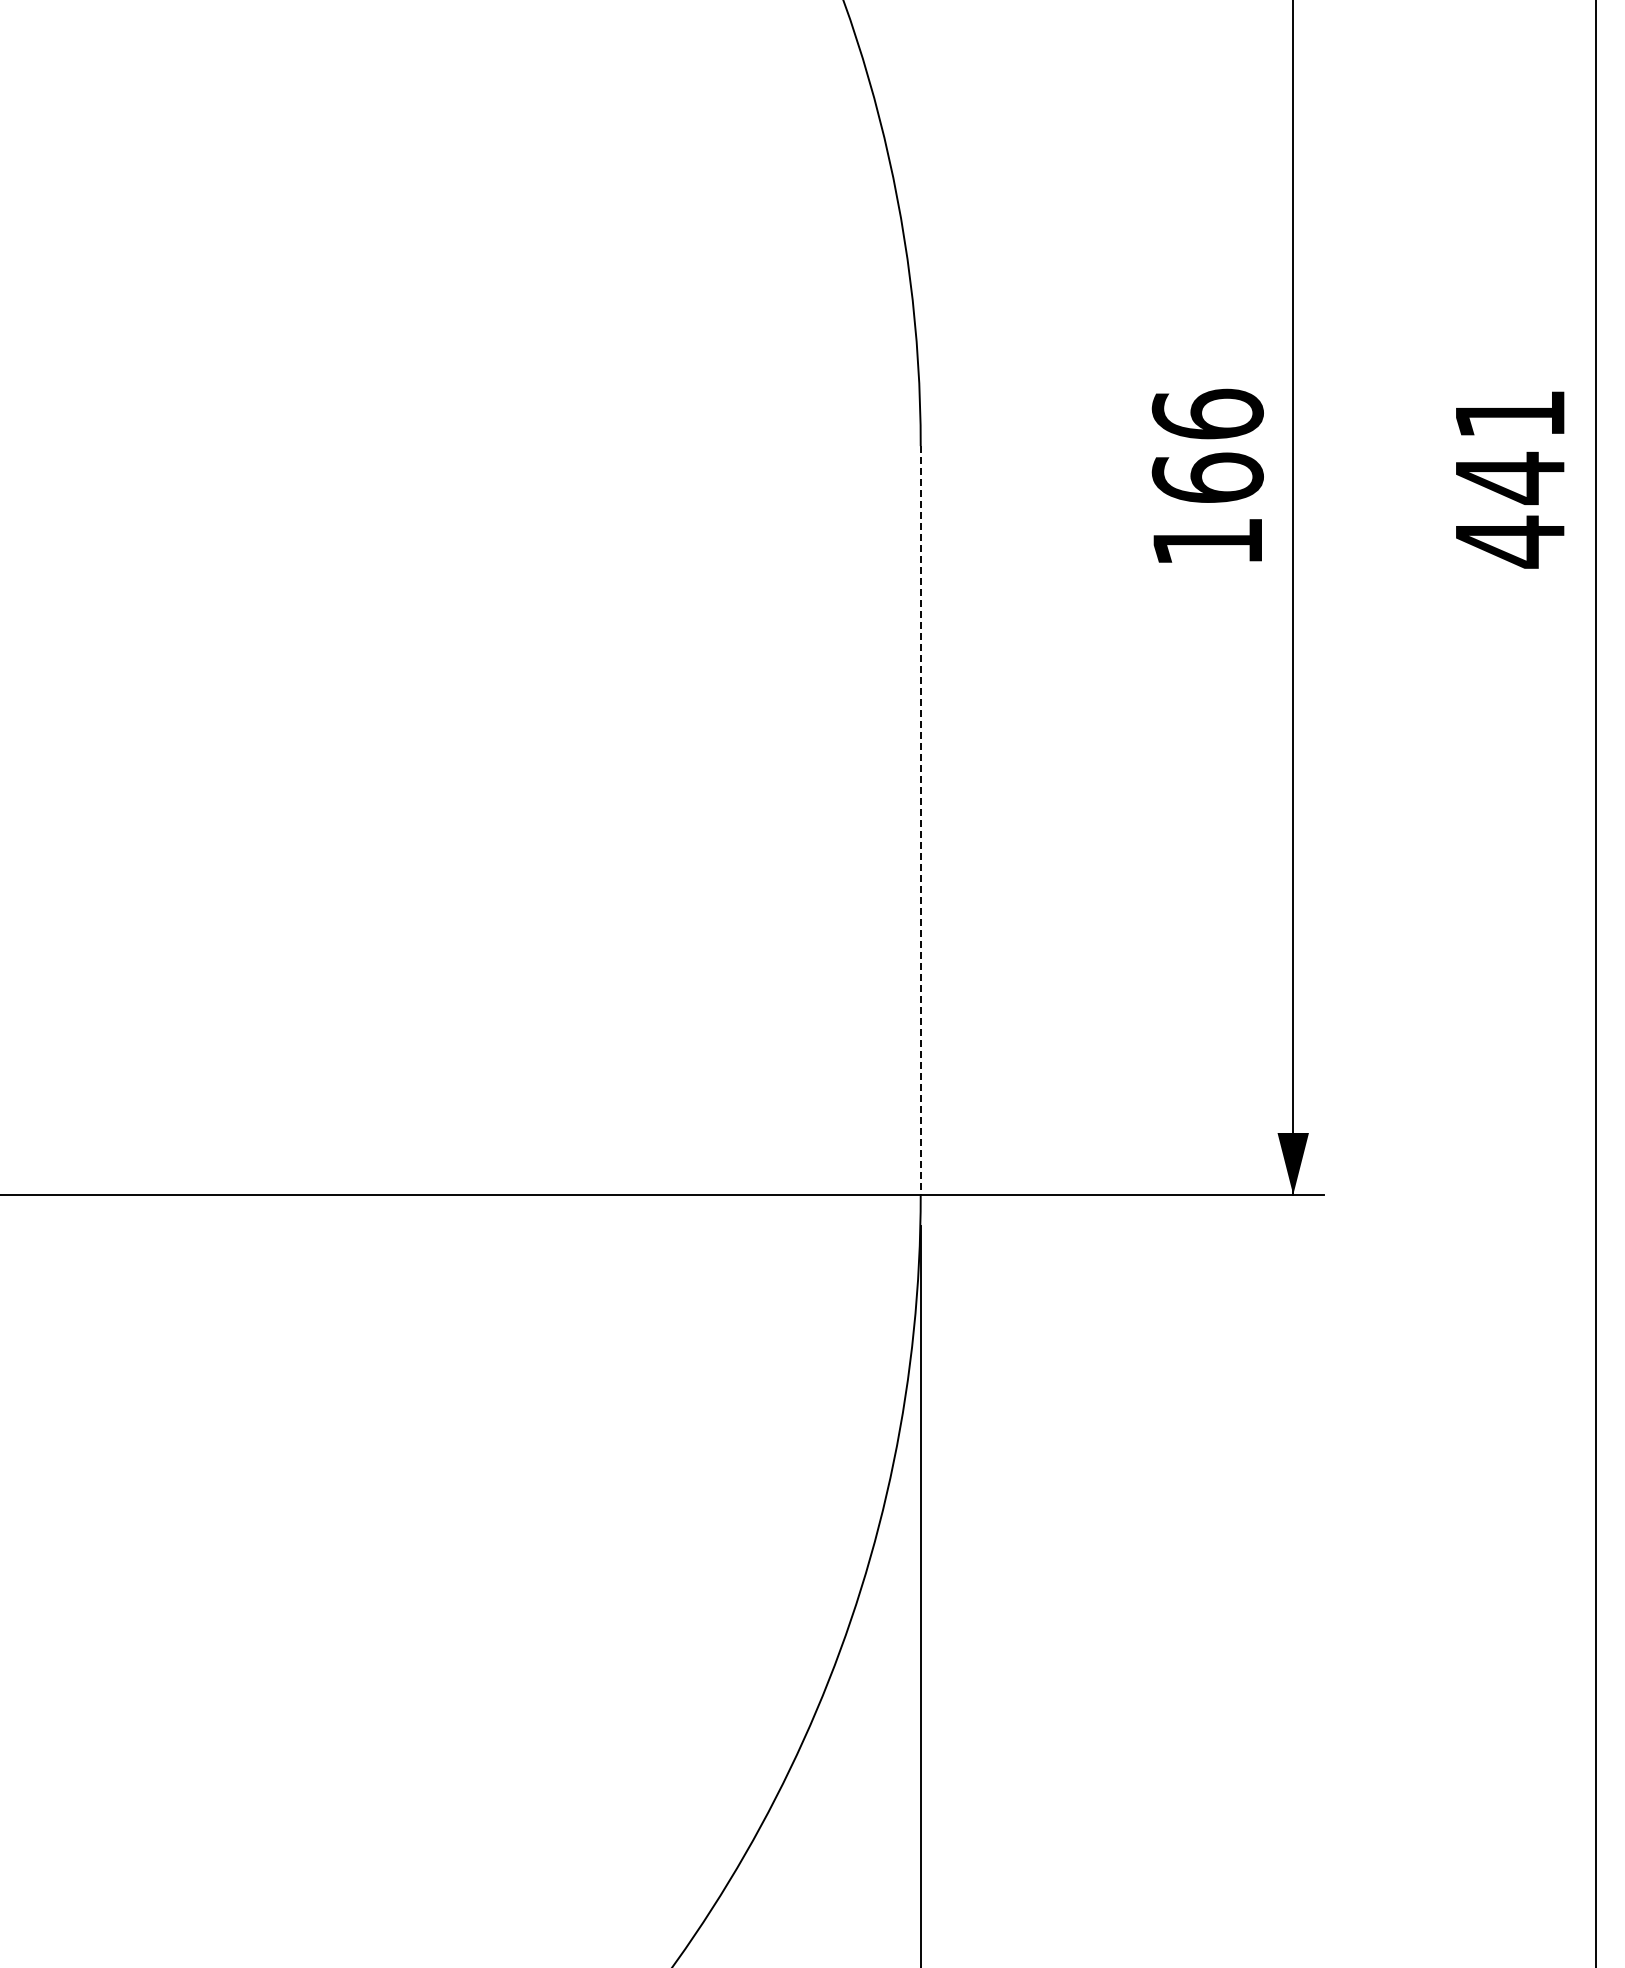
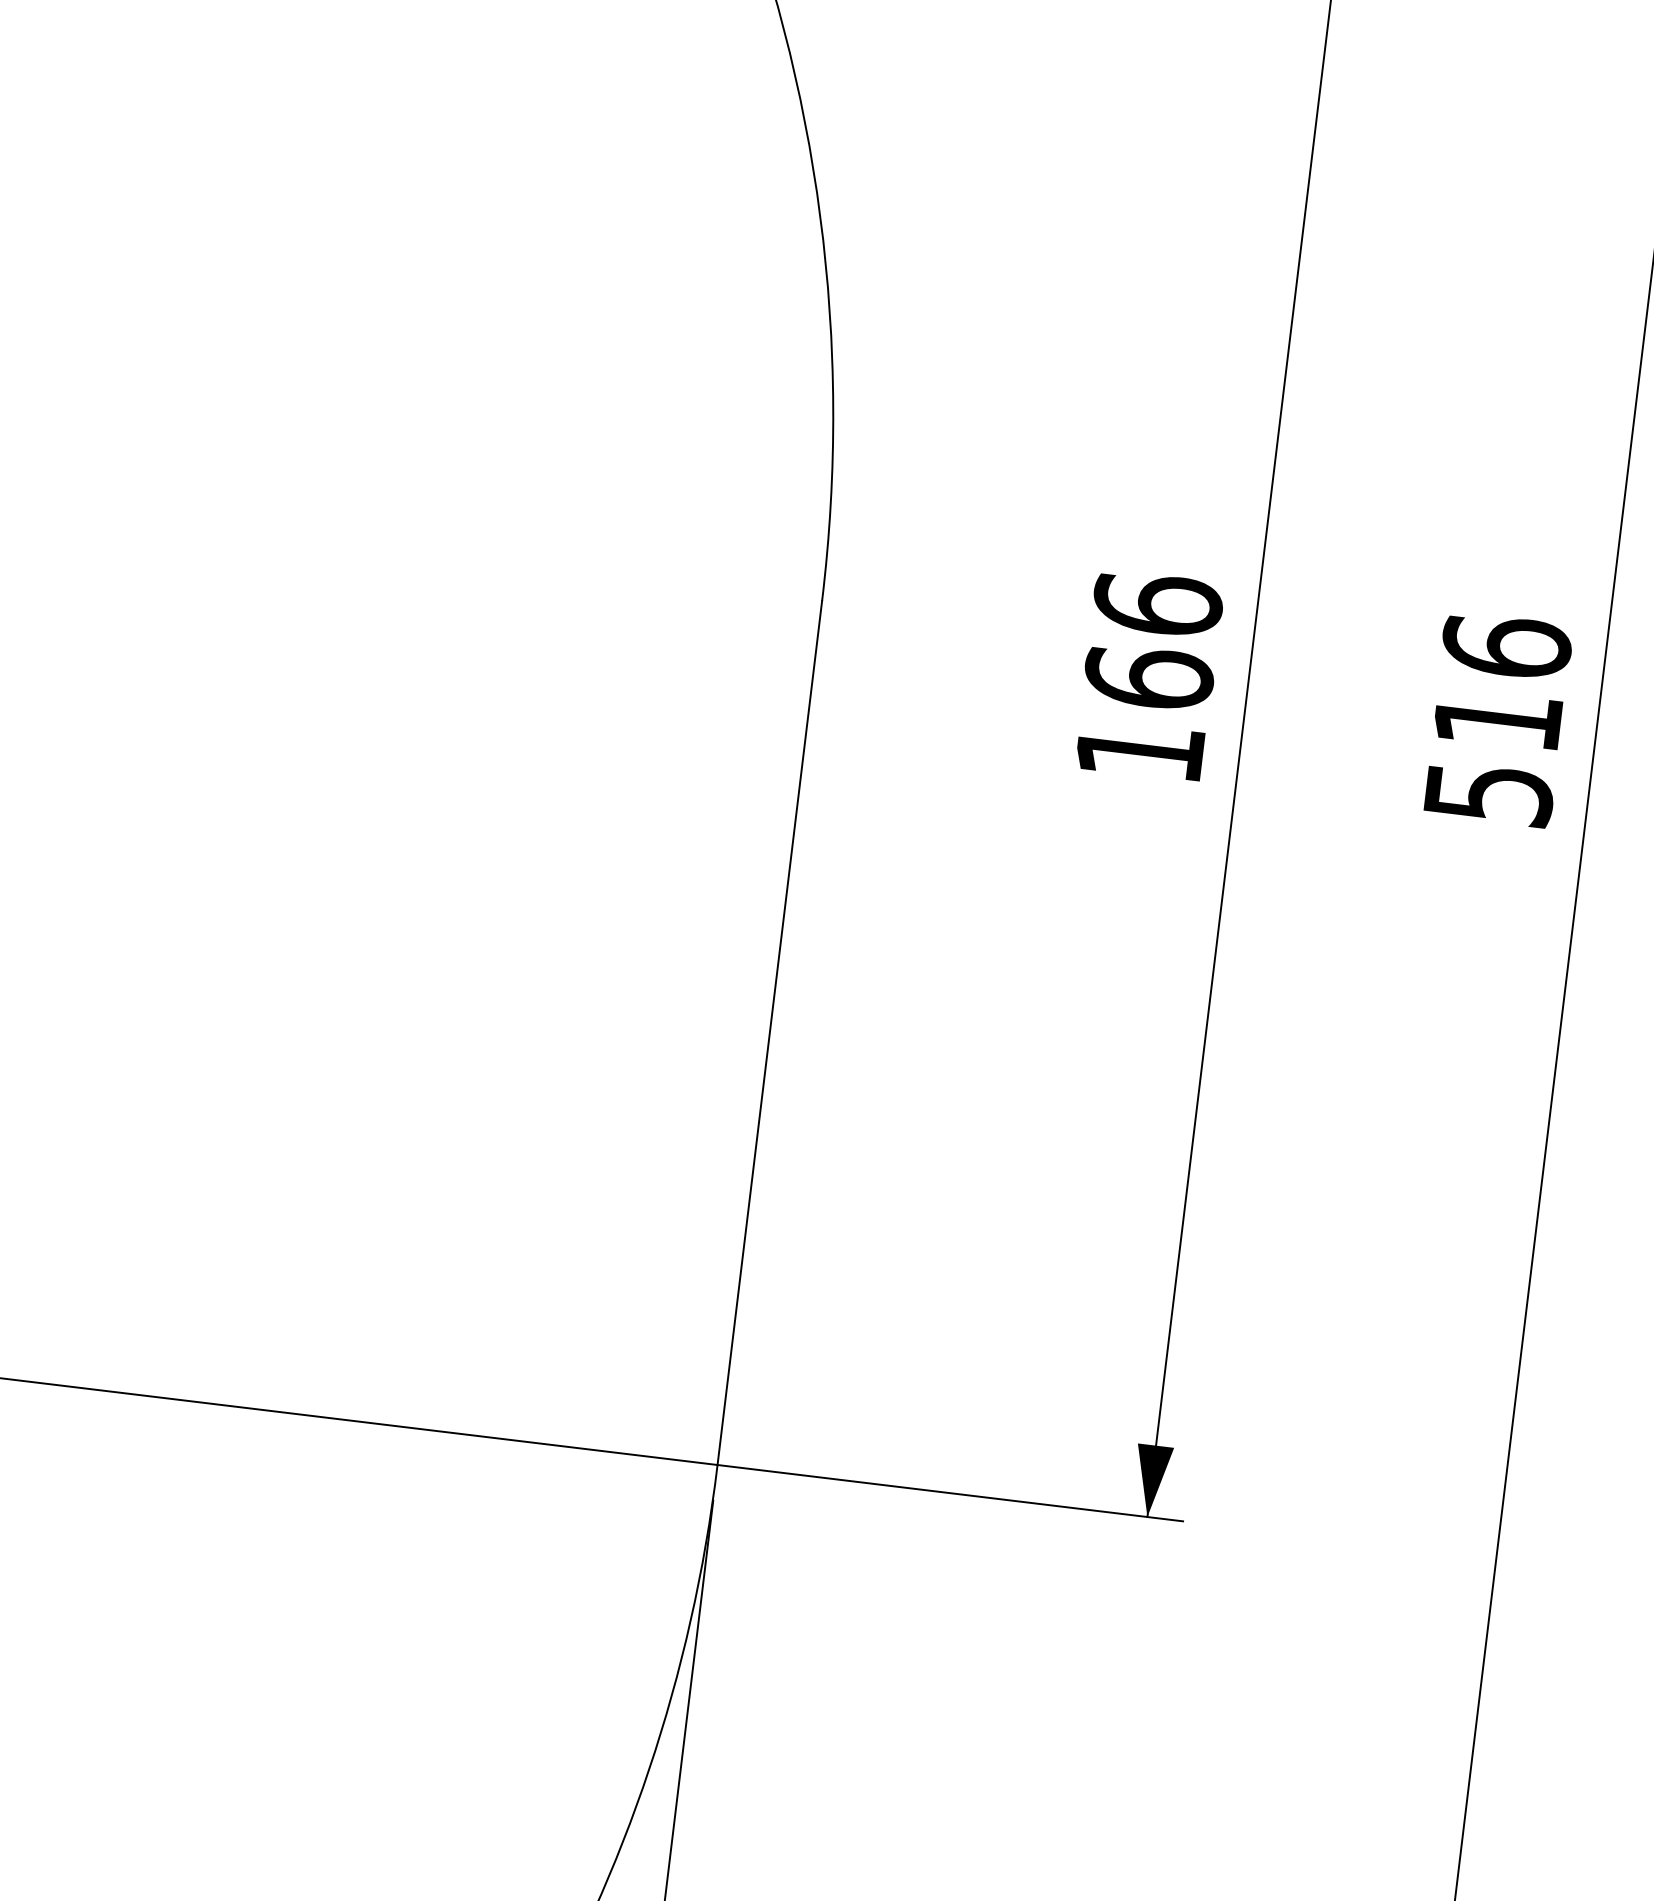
text: (1510, 478) -> (1498, 720), 441 -> 516
line: (920, 820) -> (769, 1033), dashed -> solid

